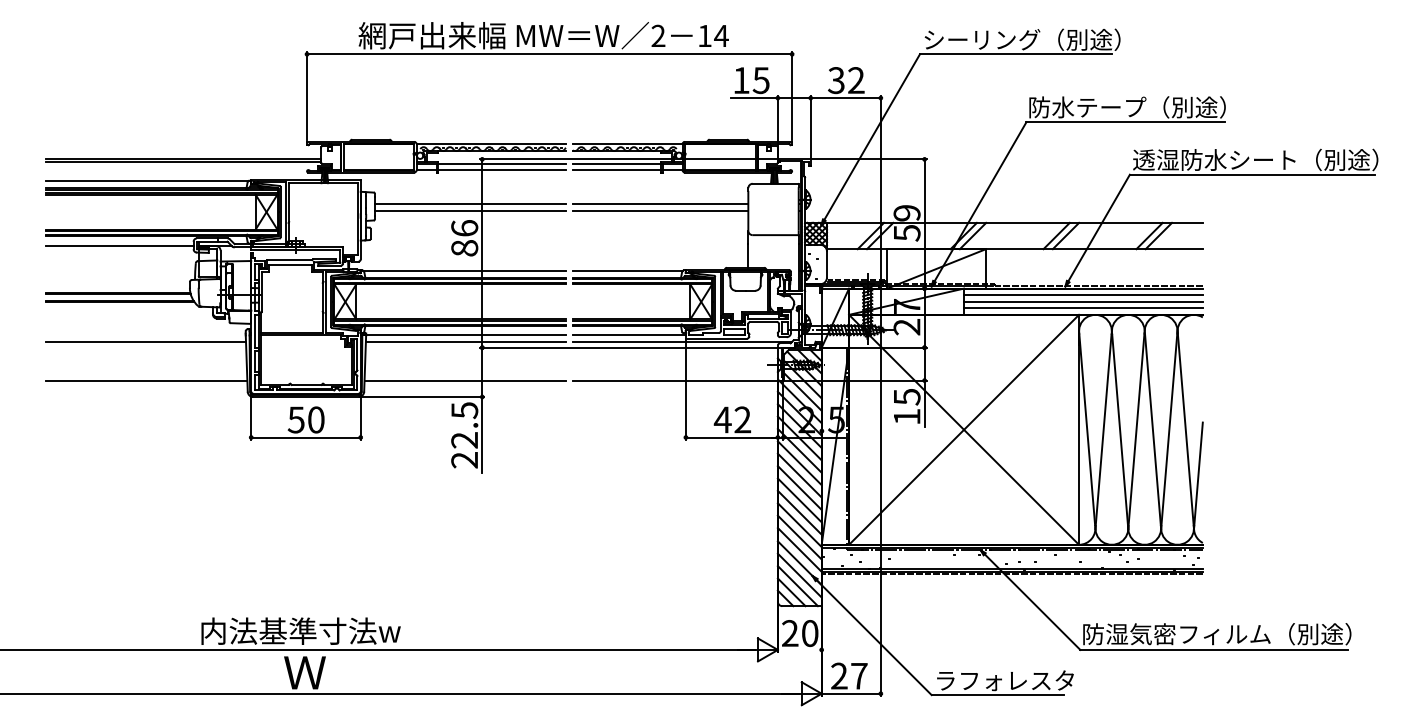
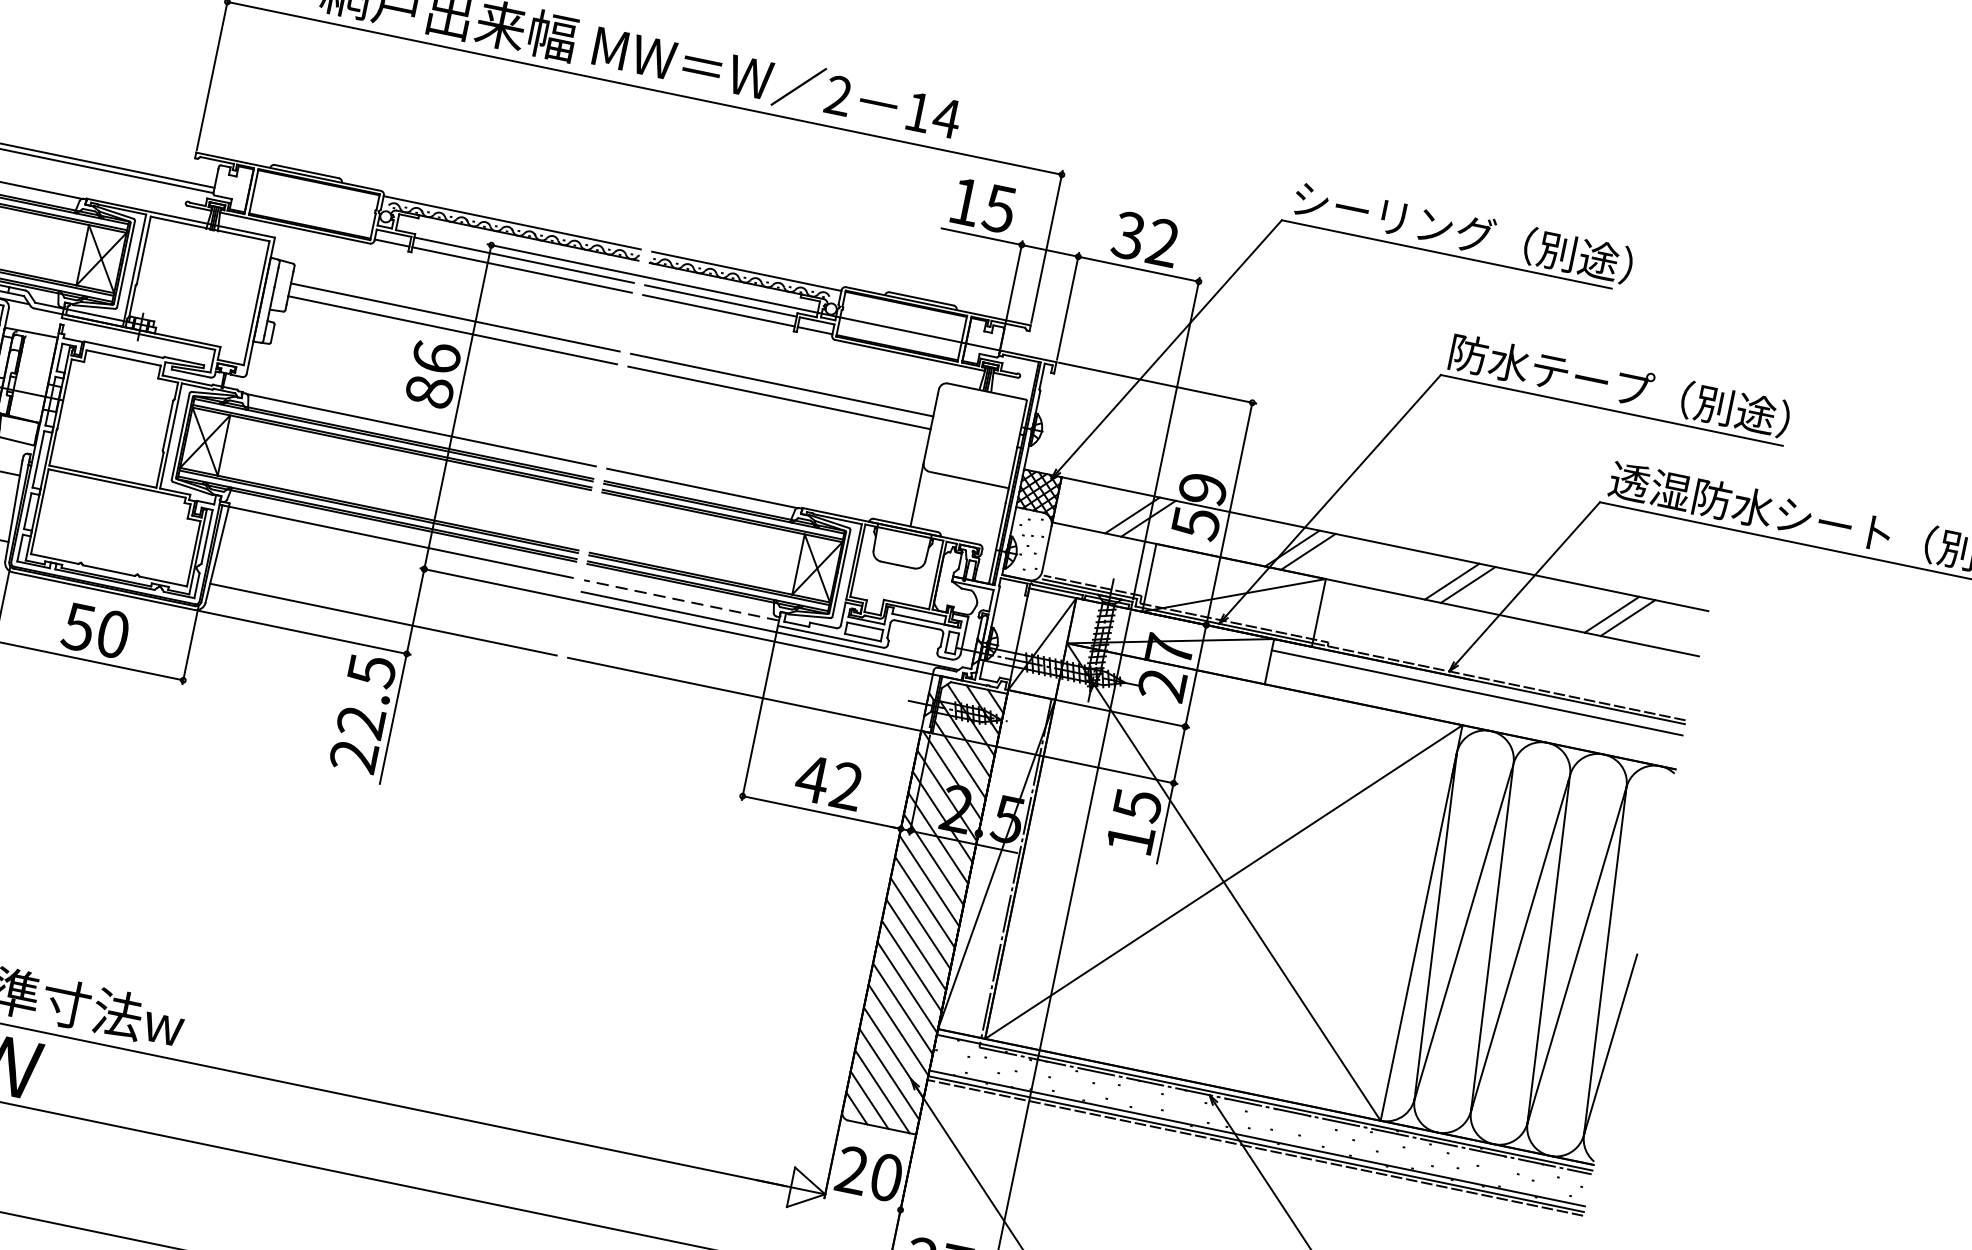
line: (1083, 301) -> (1475, 703), removed
line: (1083, 308) -> (1472, 715), removed
line: (629, 335) -> (681, 600), solid -> dashed
line: (465, 342) -> (397, 554), removed

